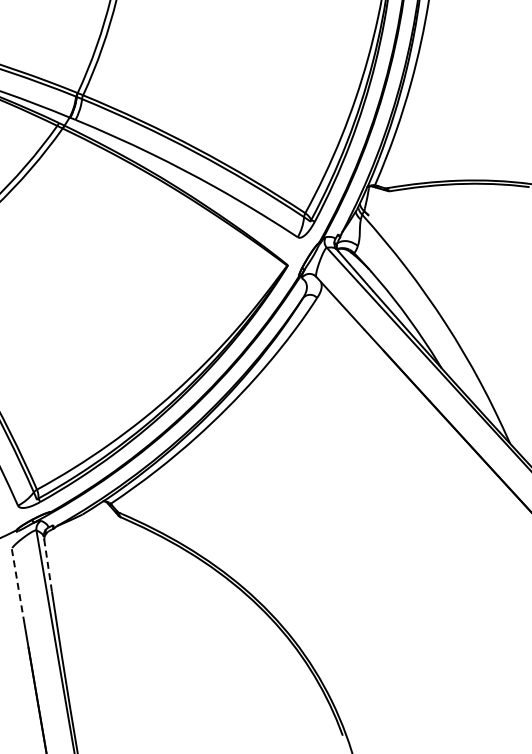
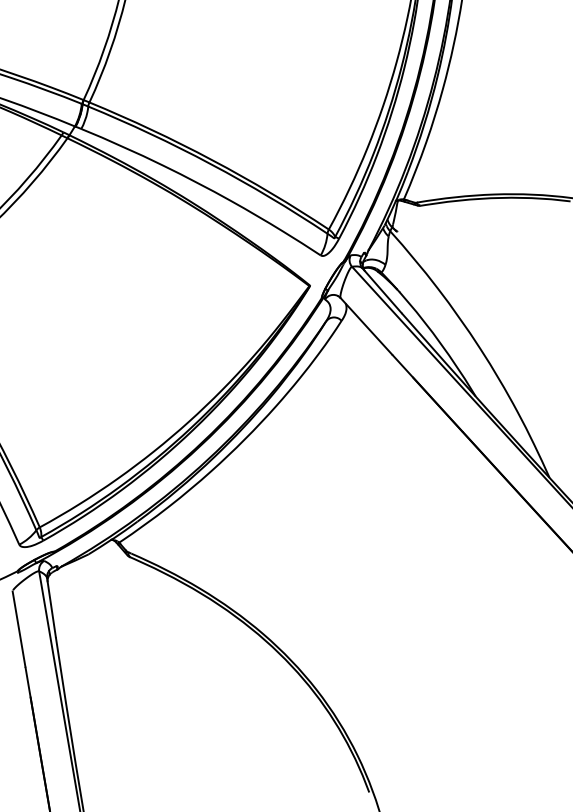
line: (47, 564) -> (51, 608), dashed -> solid
line: (17, 584) -> (18, 629), dashed -> solid

